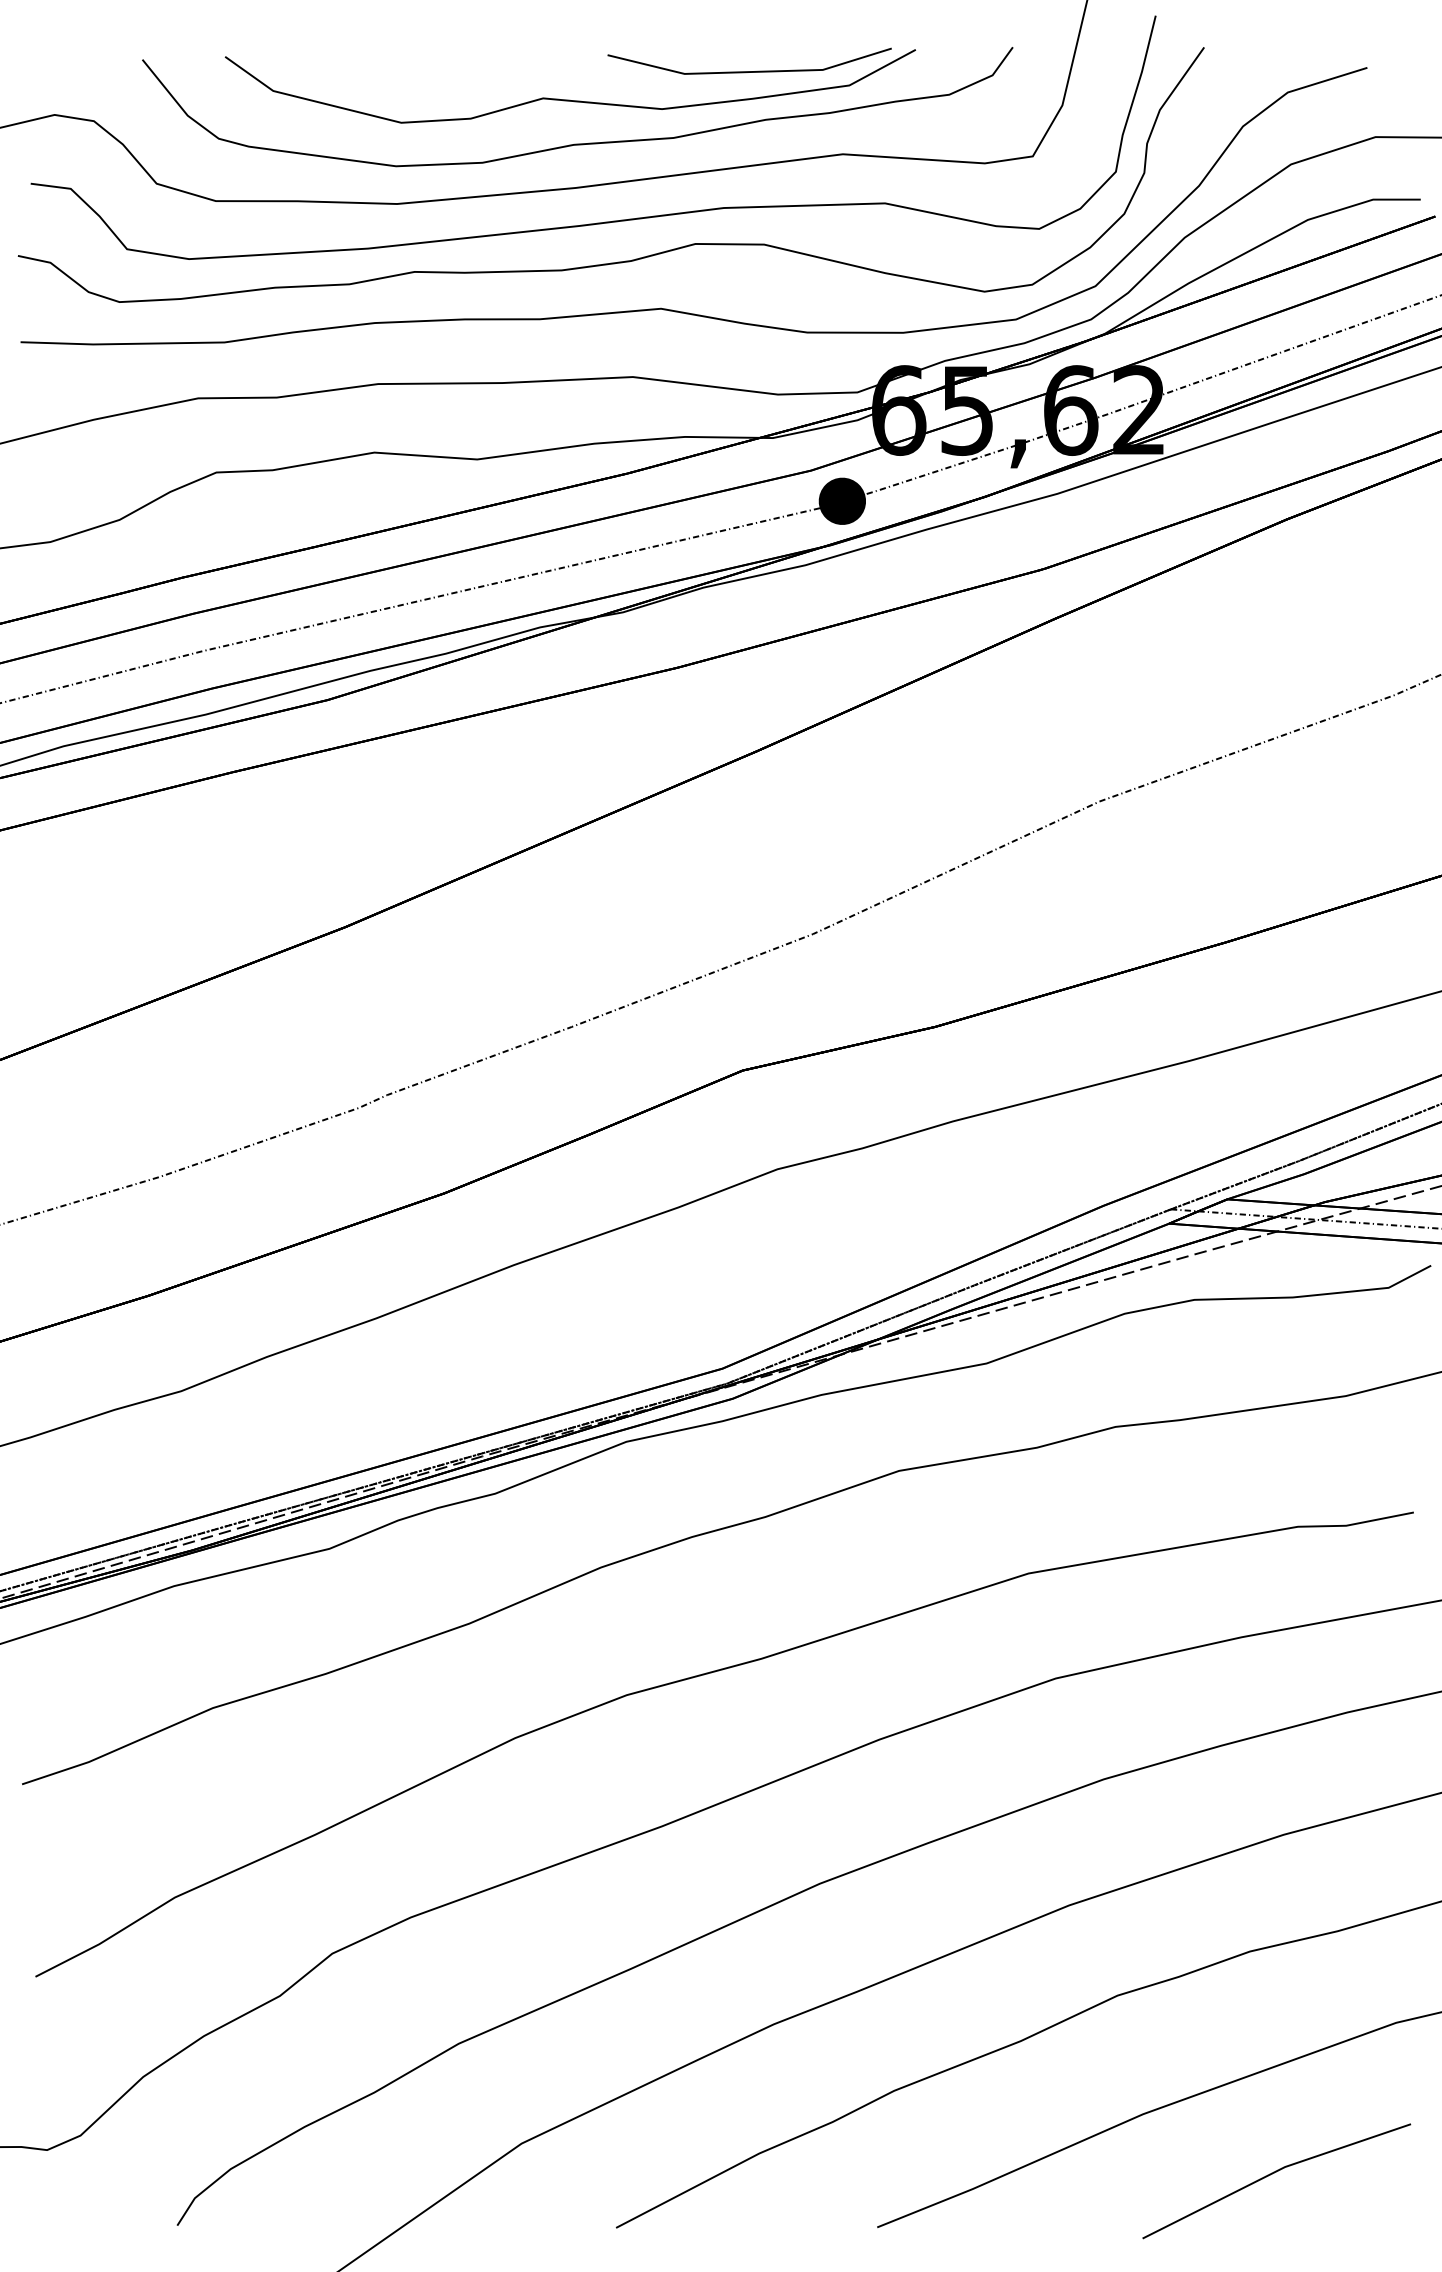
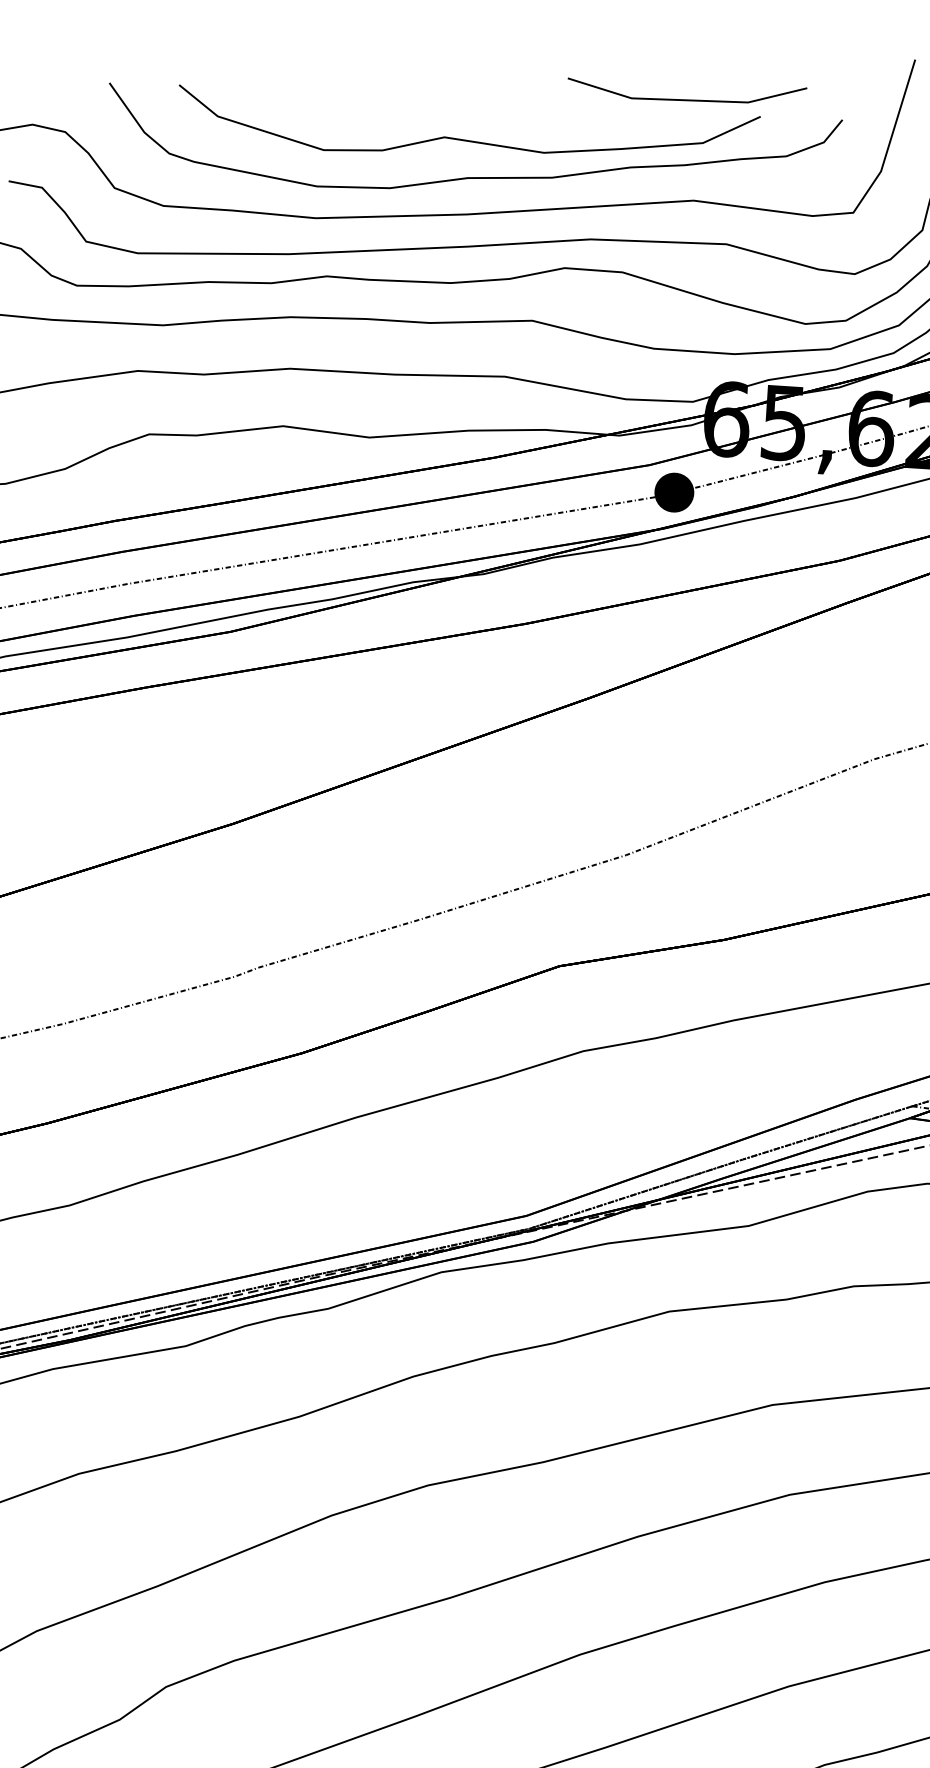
part: (749, 71) -> (686, 99), moved

